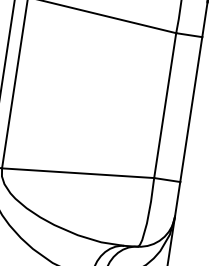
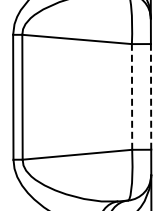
line: (165, 105) -> (132, 96), solid -> dashed
line: (191, 109) -> (151, 96), solid -> dashed

